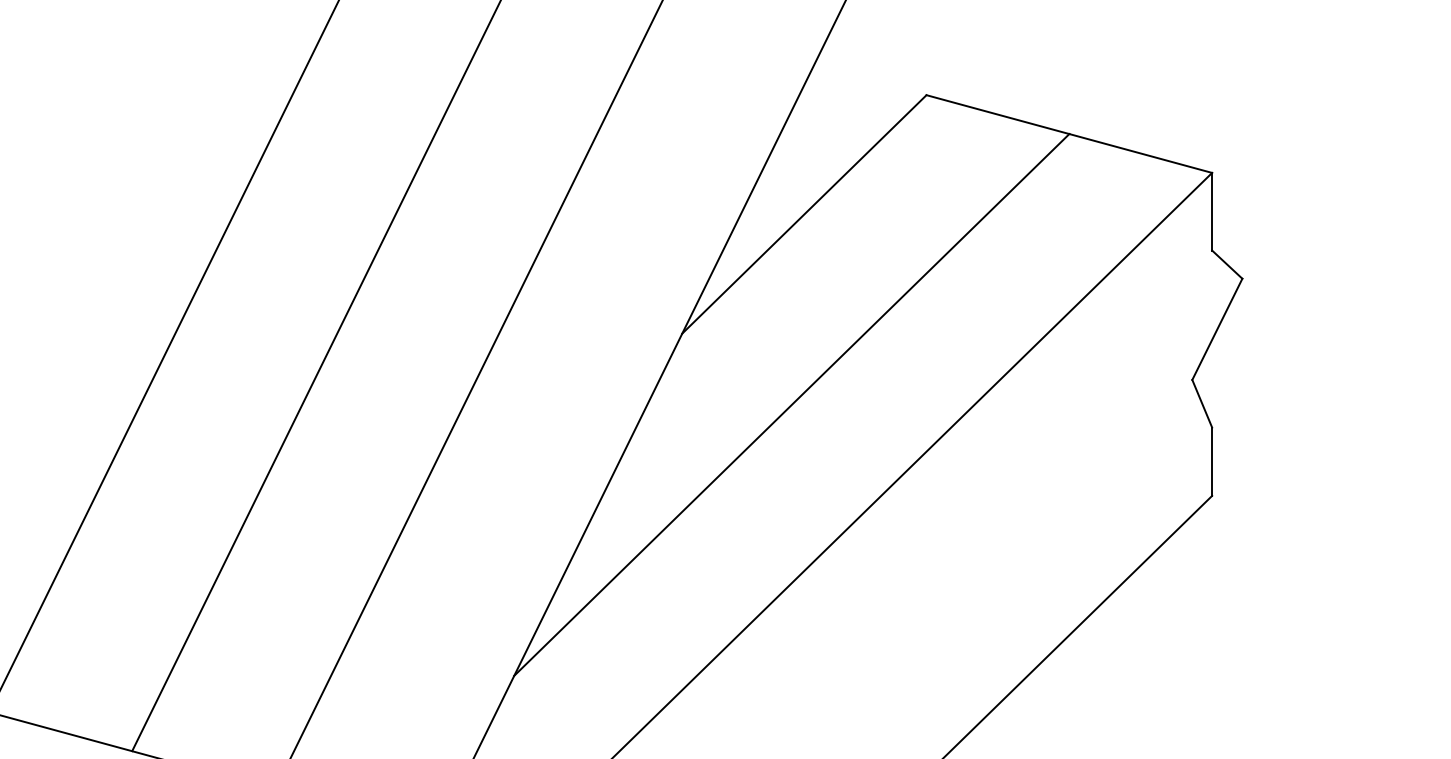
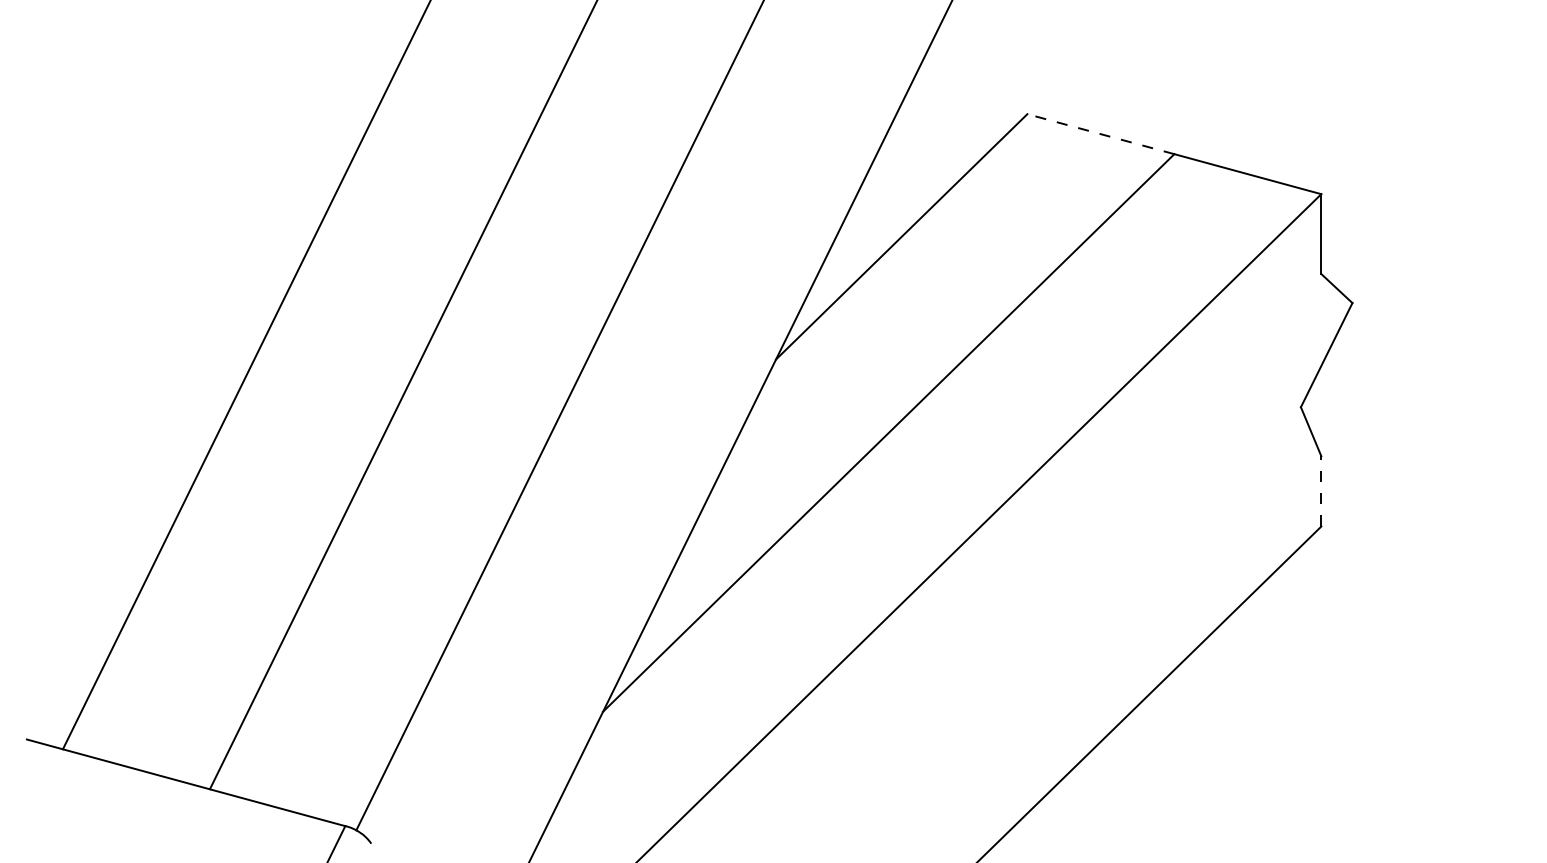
line: (997, 114) -> (1100, 134), solid -> dashed
line: (1212, 460) -> (1321, 490), solid -> dashed

